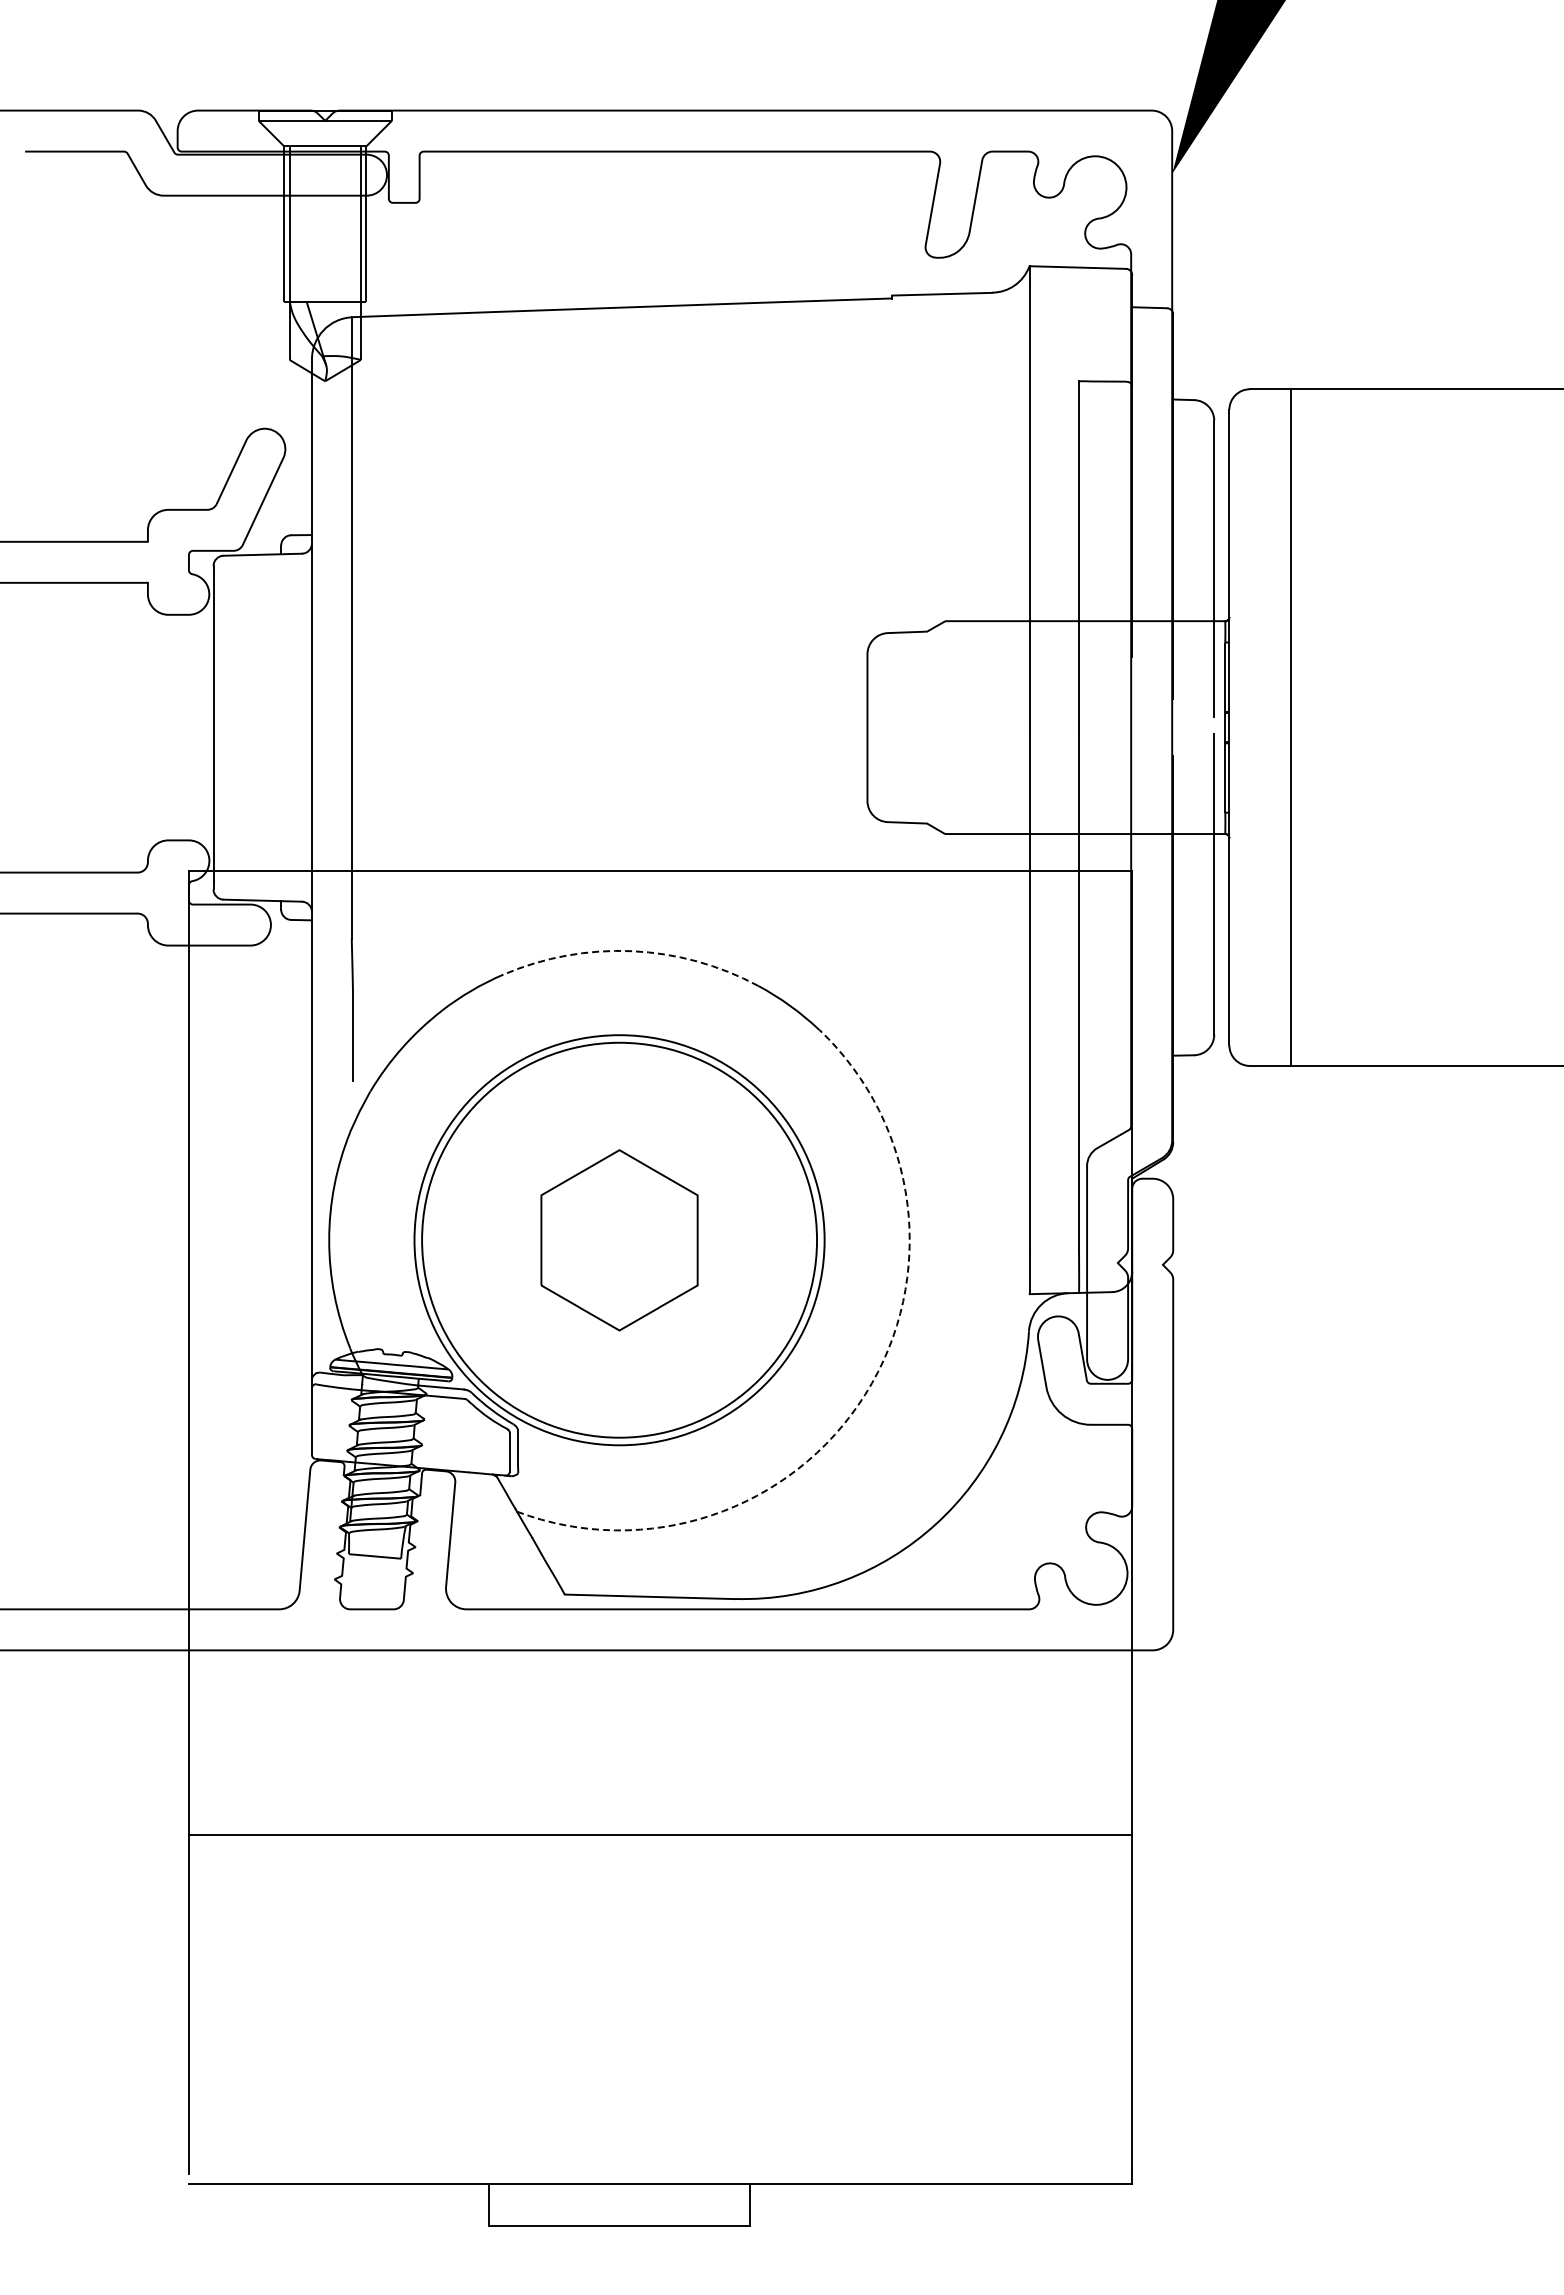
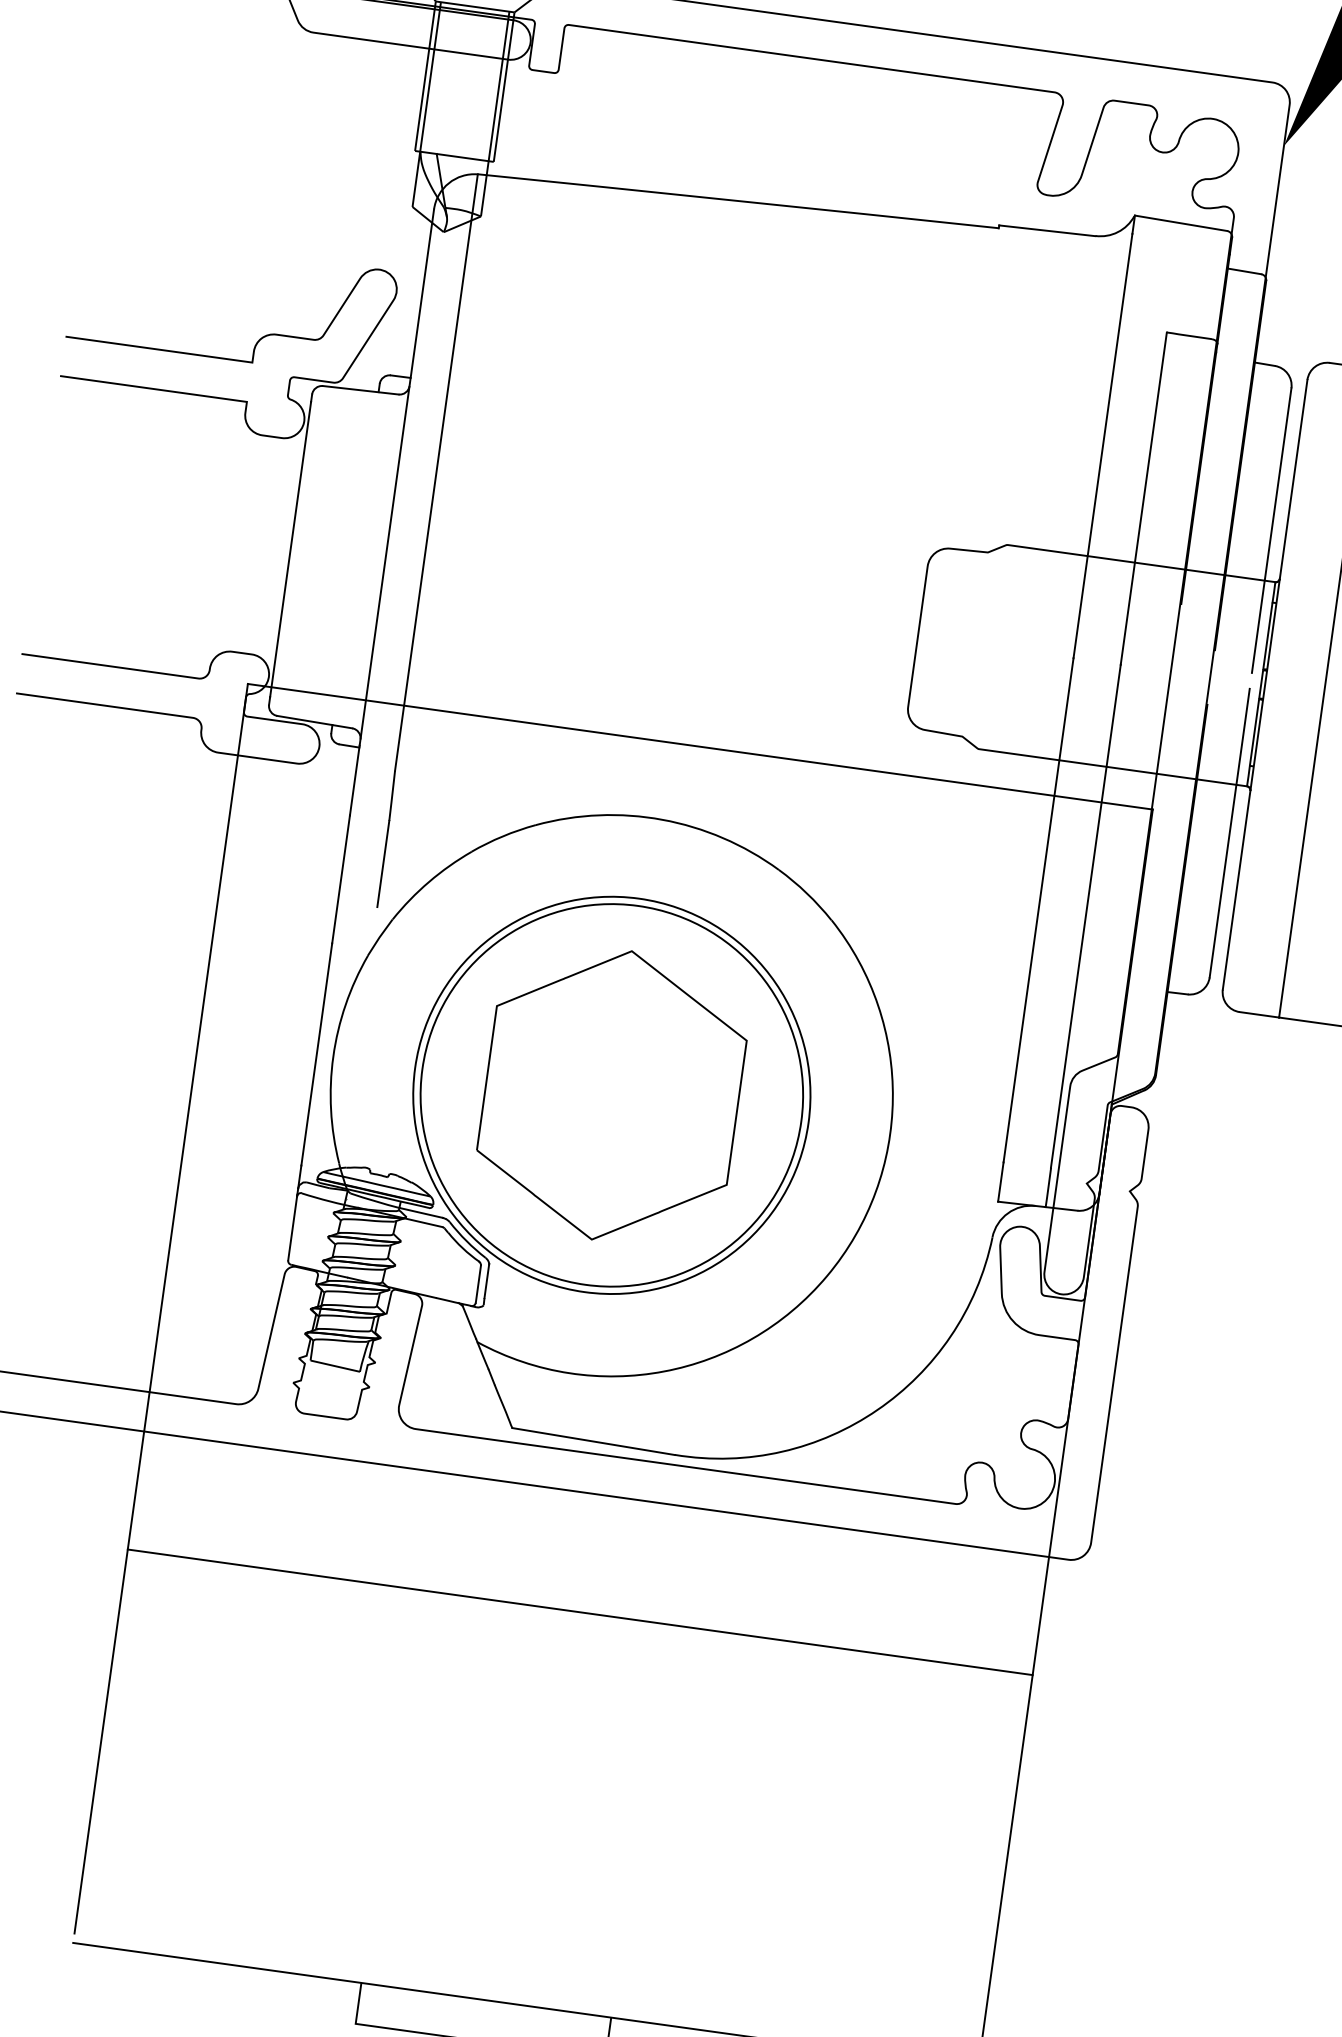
arc: (632, 951) -> (662, 820), dashed -> solid
part: (619, 1240) -> (611, 1095), size x1.67
arc: (865, 1394) -> (827, 1276), dashed -> solid
line: (660, 1835) -> (580, 1612), moved

